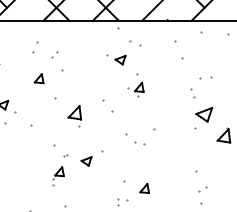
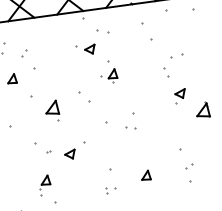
part: (203, 118) -> (180, 96), size x0.62
part: (139, 143) -> (131, 128), moved
part: (58, 176) -> (45, 185), moved
part: (144, 188) -> (145, 175), moved

